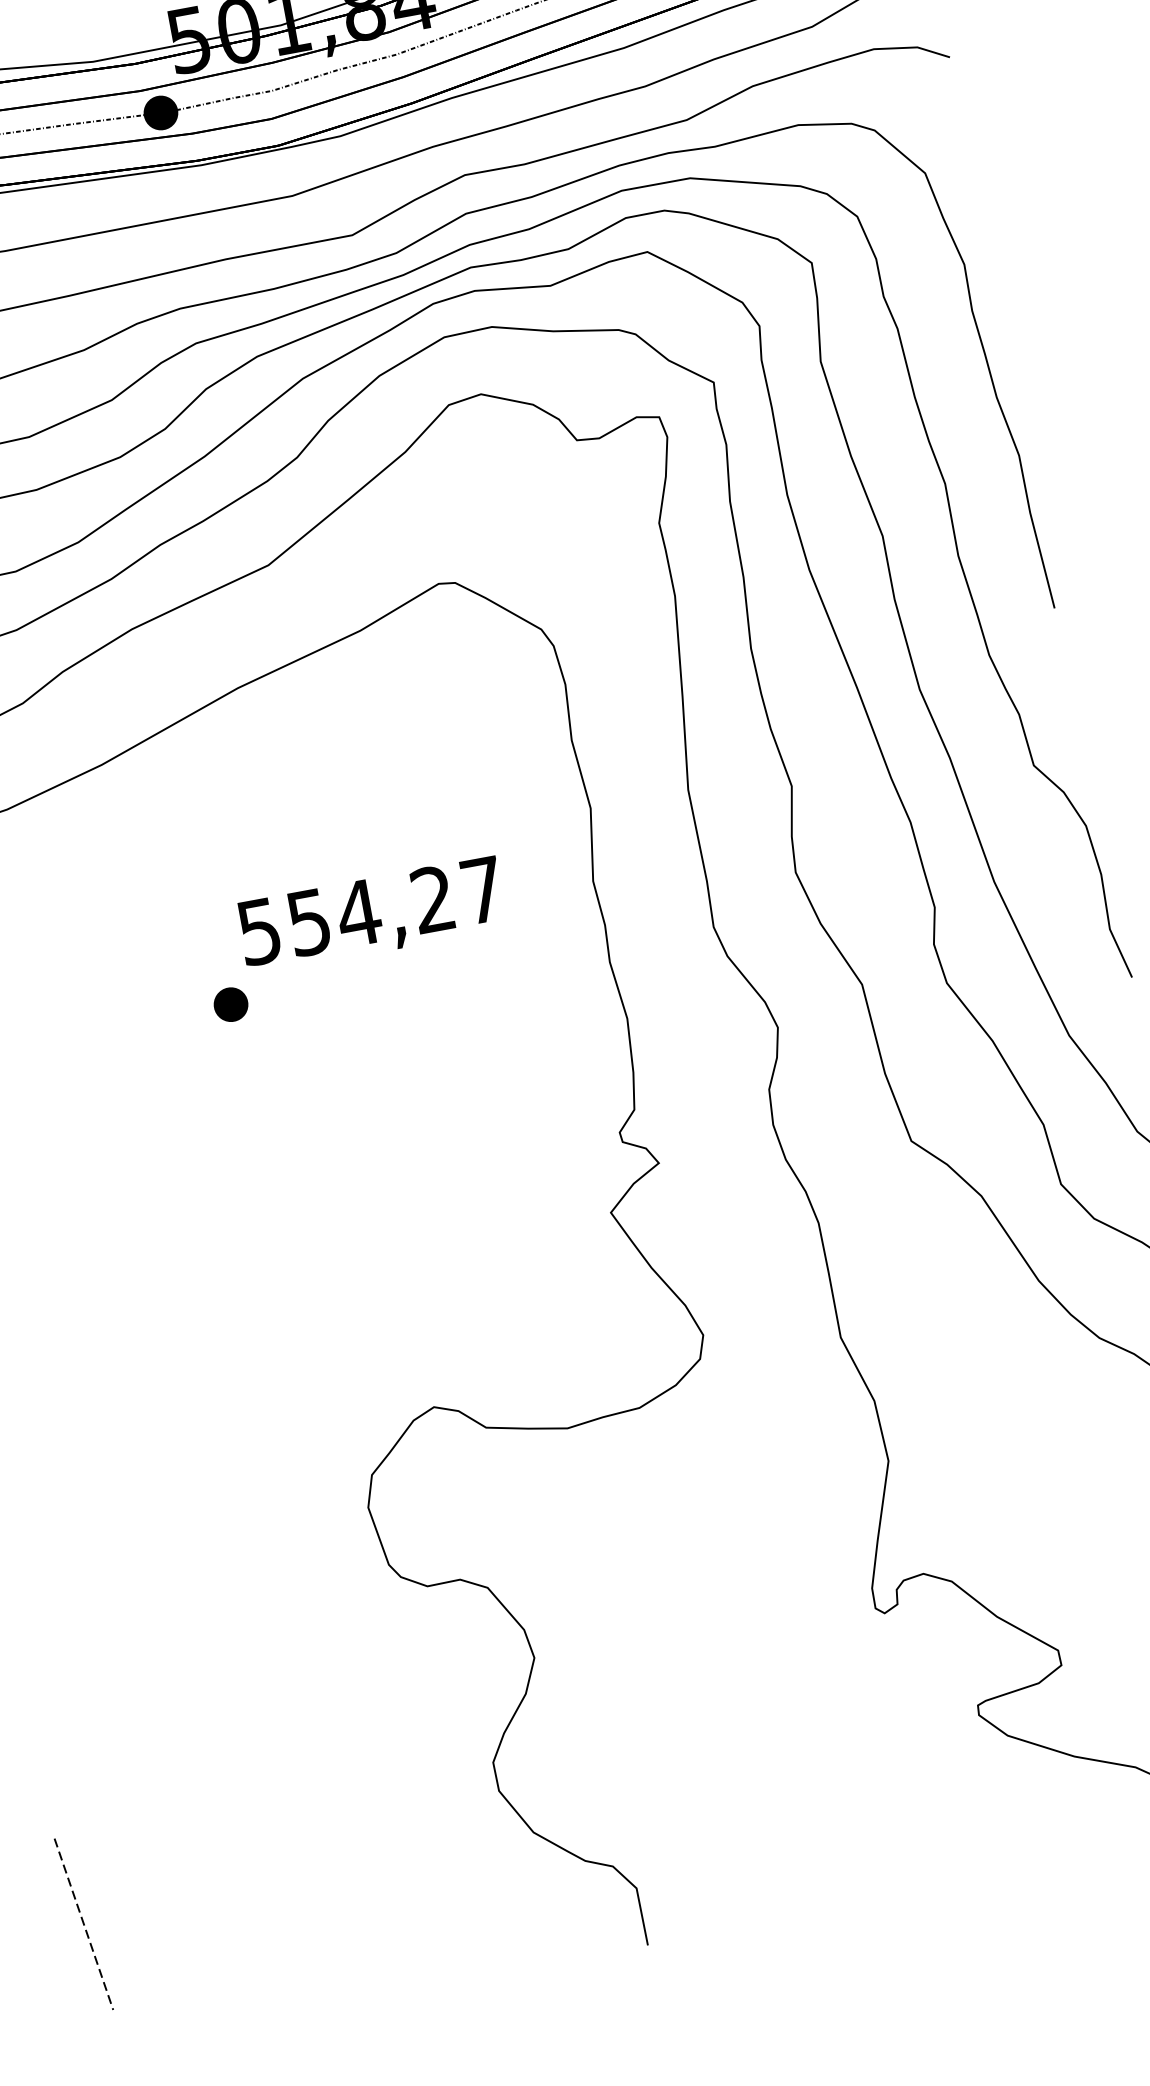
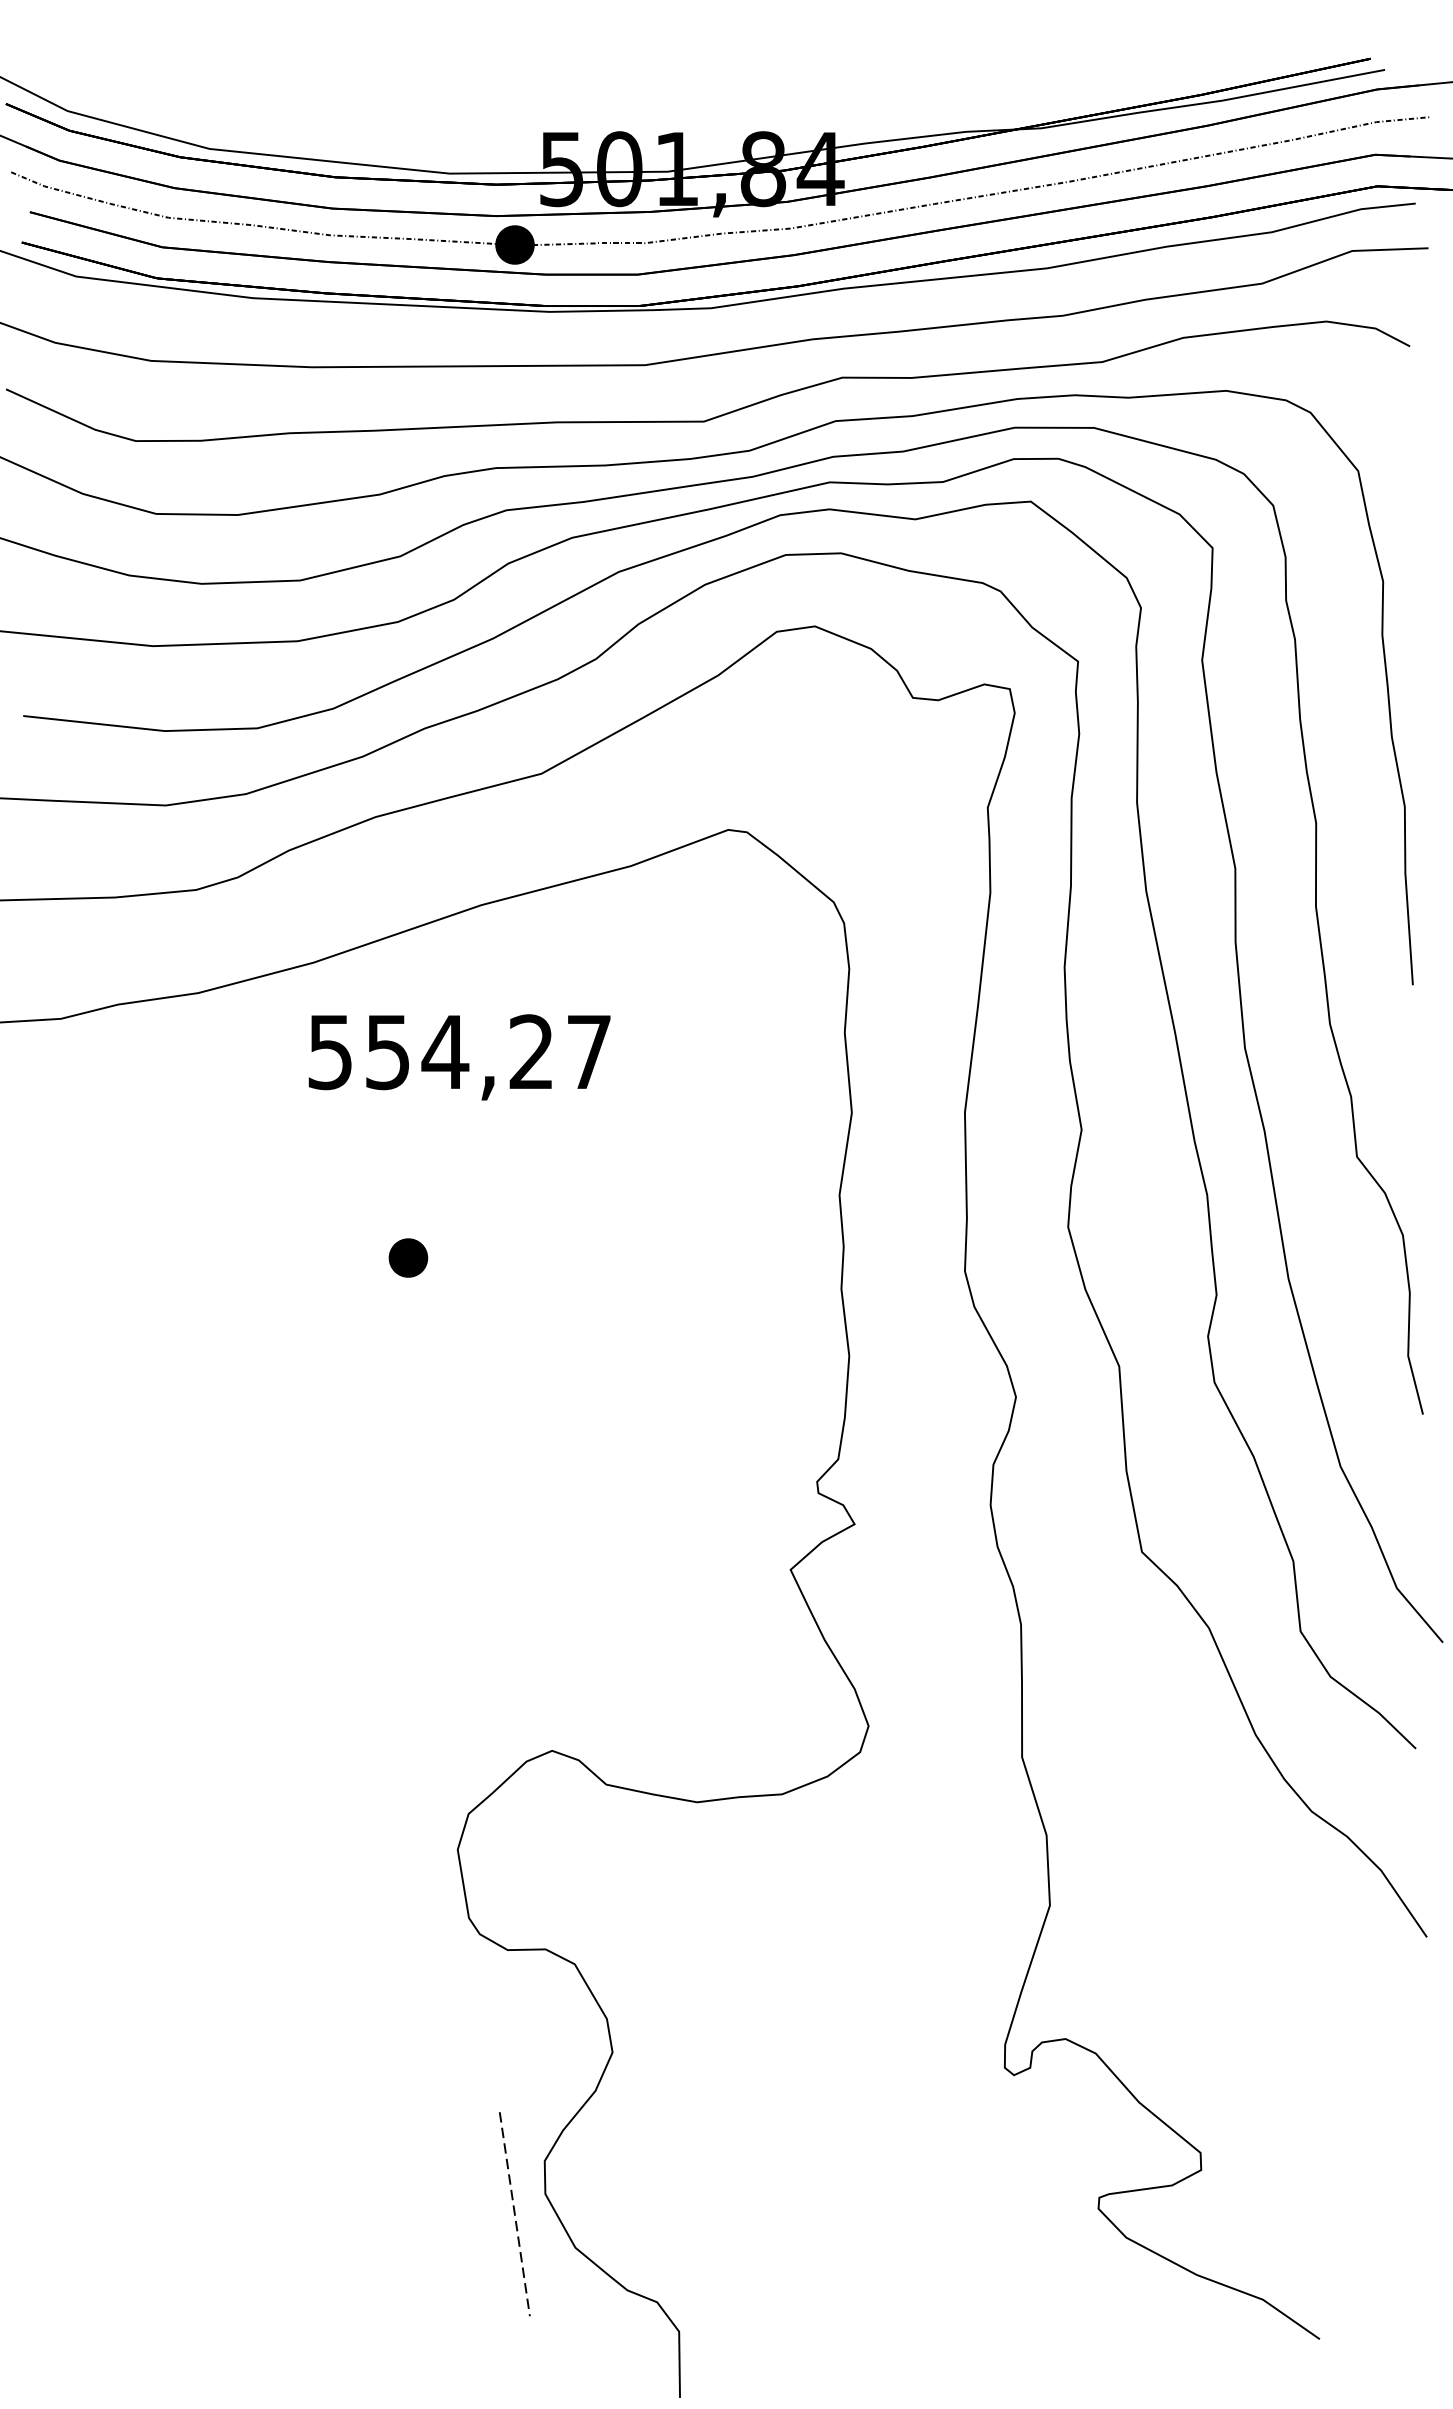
text: (371, 915) -> (459, 1057), moved
line: (83, 1924) -> (514, 2214), moved

